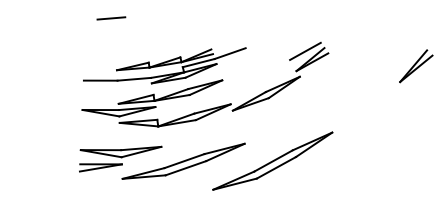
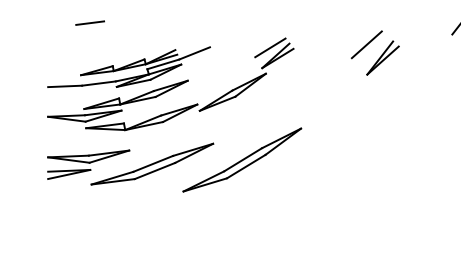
line: (110, 17) -> (89, 22), moved
line: (400, 52) -> (366, 44), added

